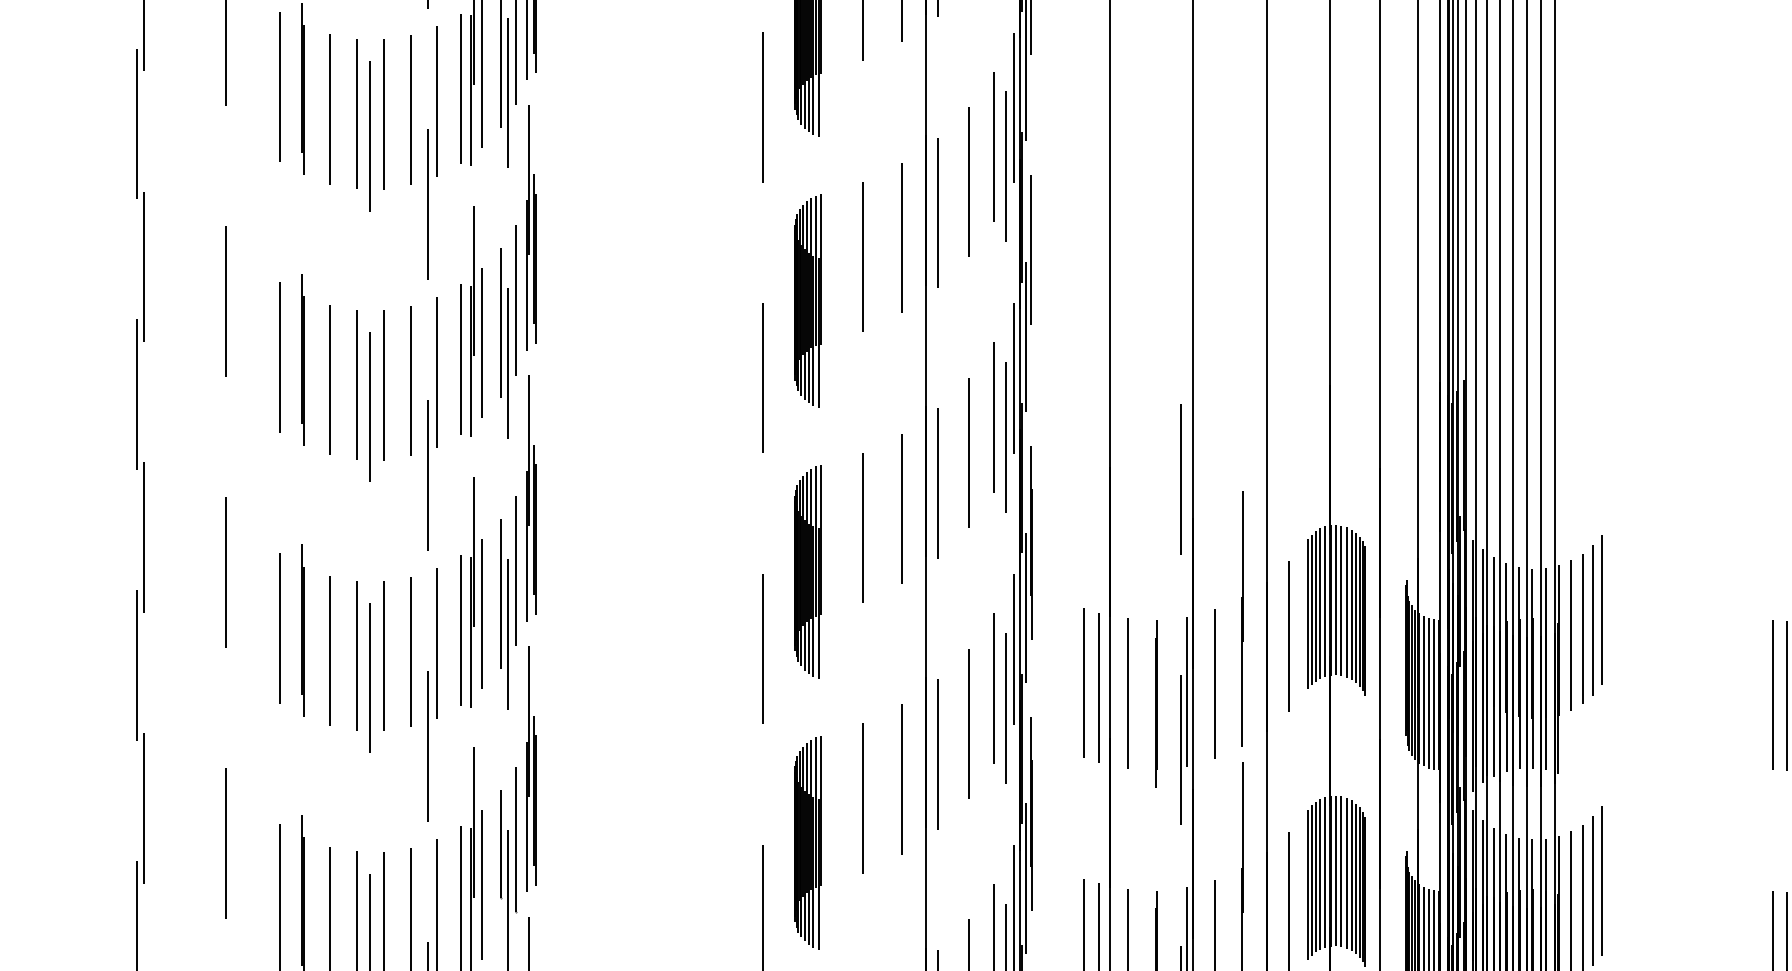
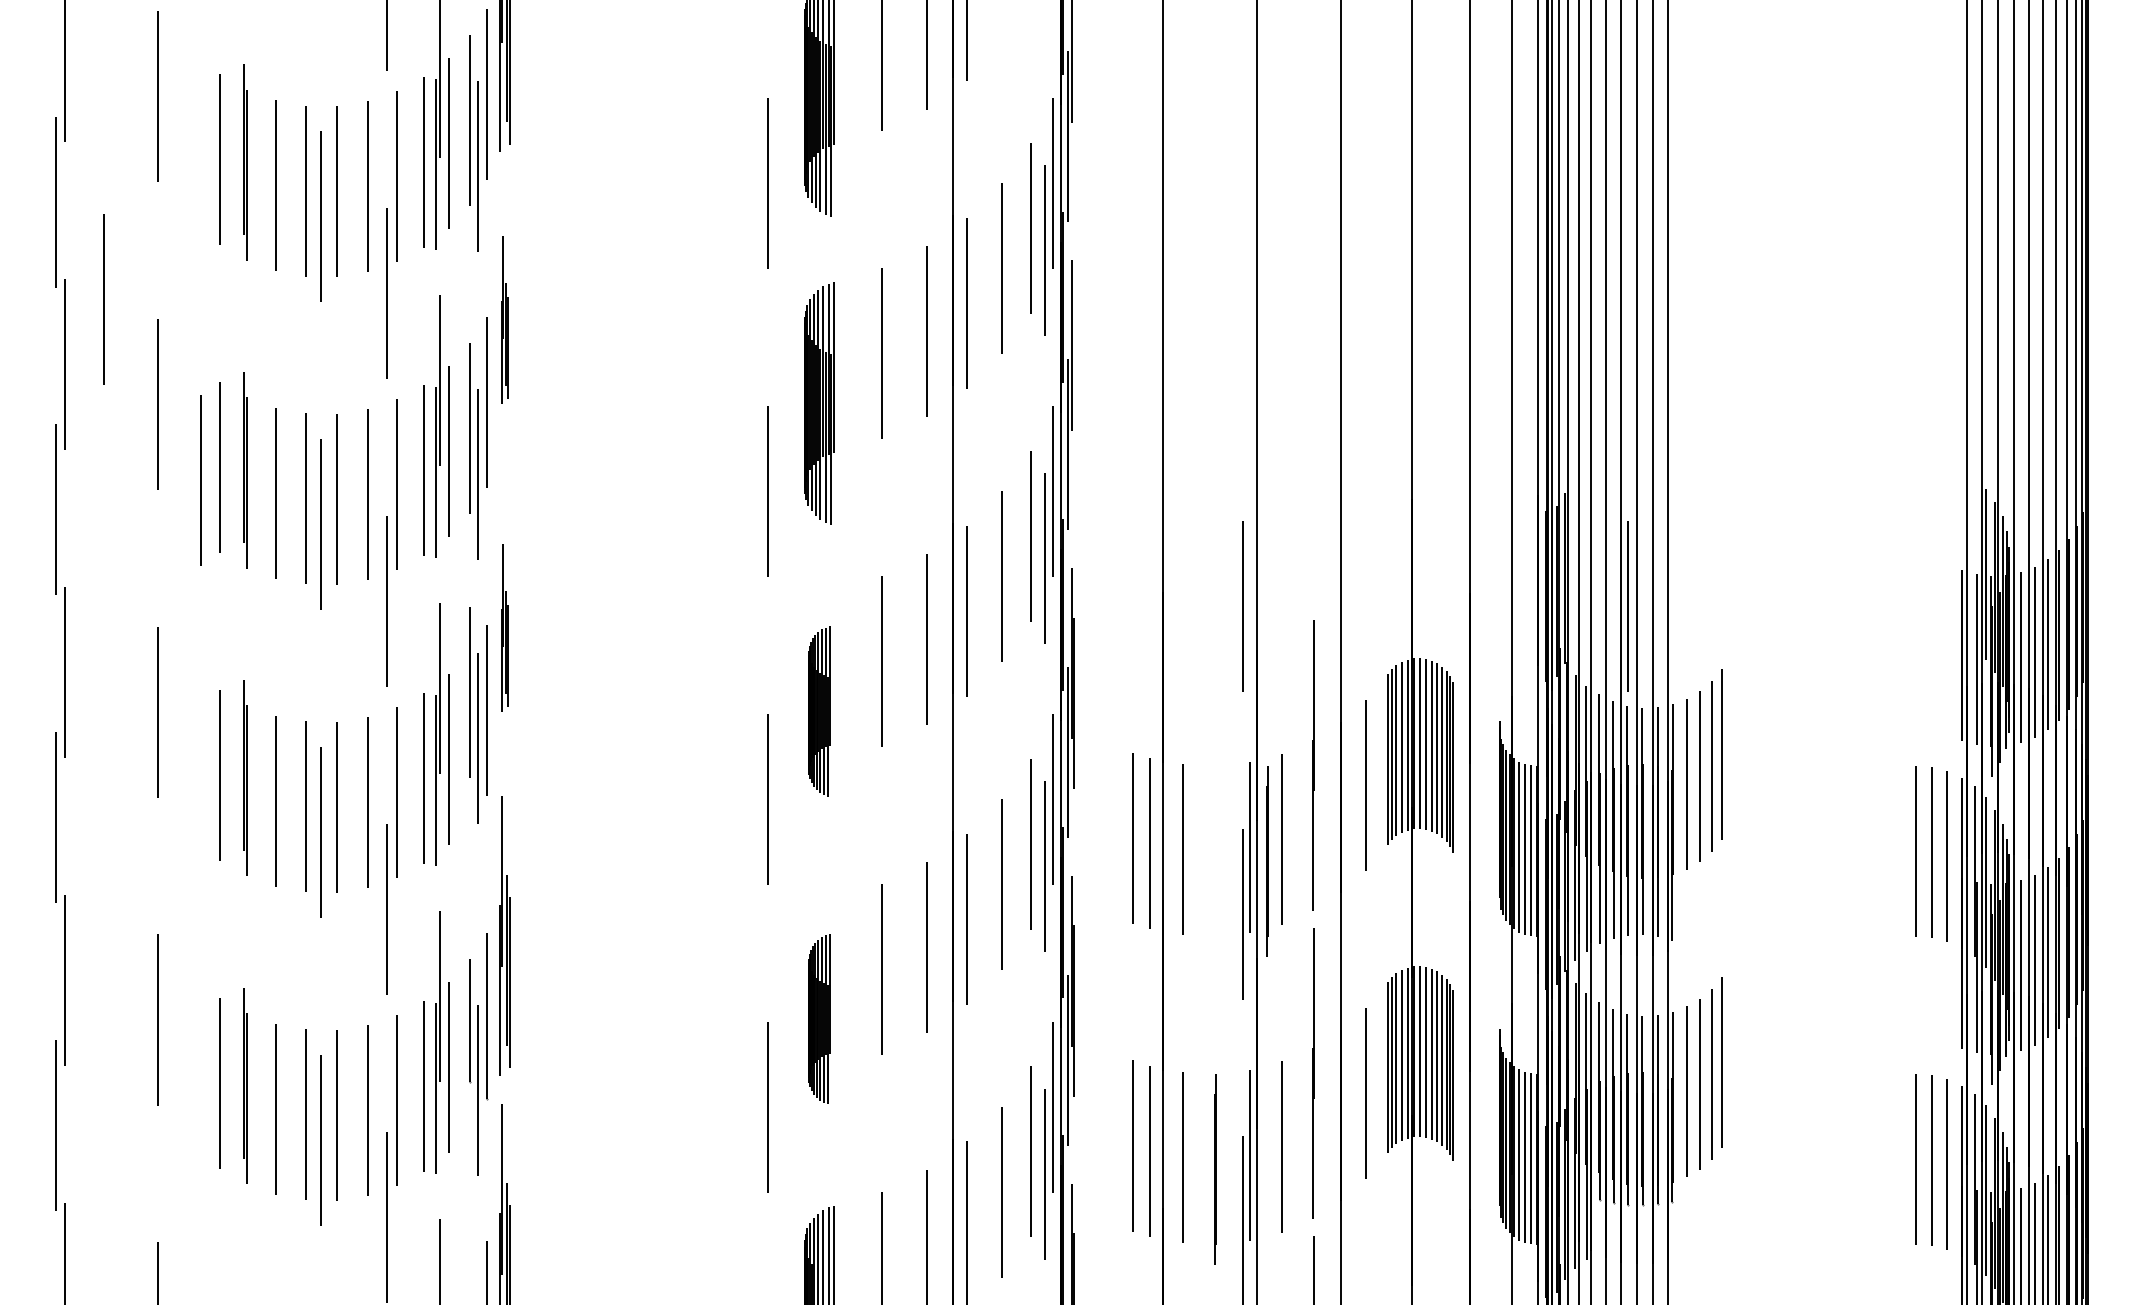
line: (178, 209) -> (103, 299), added
part: (531, 227) -> (504, 319), size x0.6
line: (263, 368) -> (200, 480), added
line: (1518, 479) -> (1627, 606), added
part: (531, 498) -> (504, 627), size x0.6
part: (808, 571) -> (819, 711), size x0.7
part: (503, 614) -> (473, 715), moved
line: (1156, 703) -> (1267, 861), moved
part: (808, 842) -> (819, 1019), size x0.7

